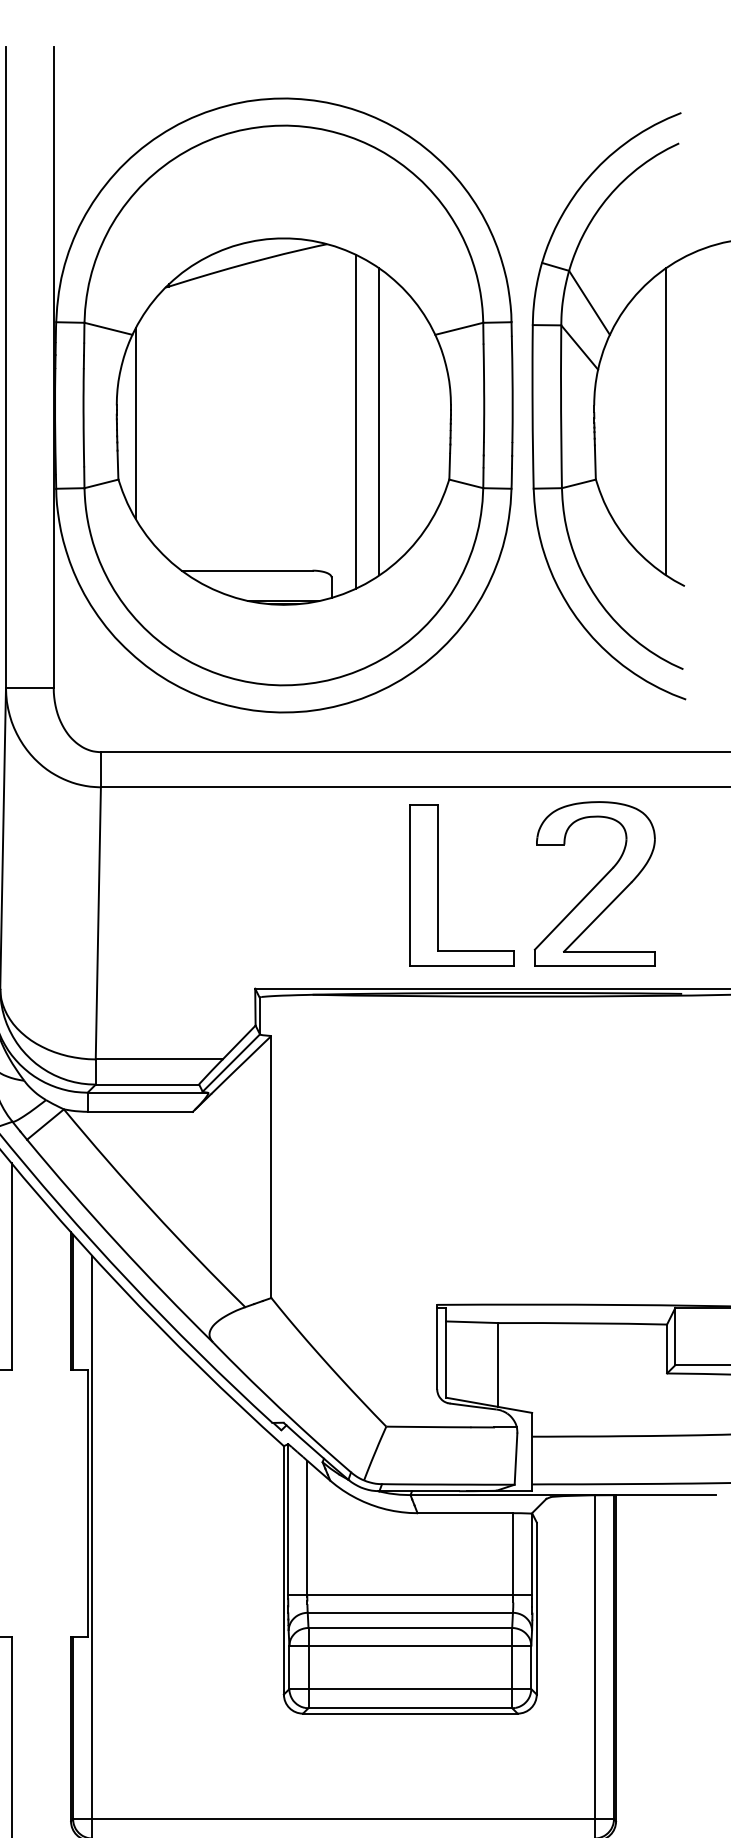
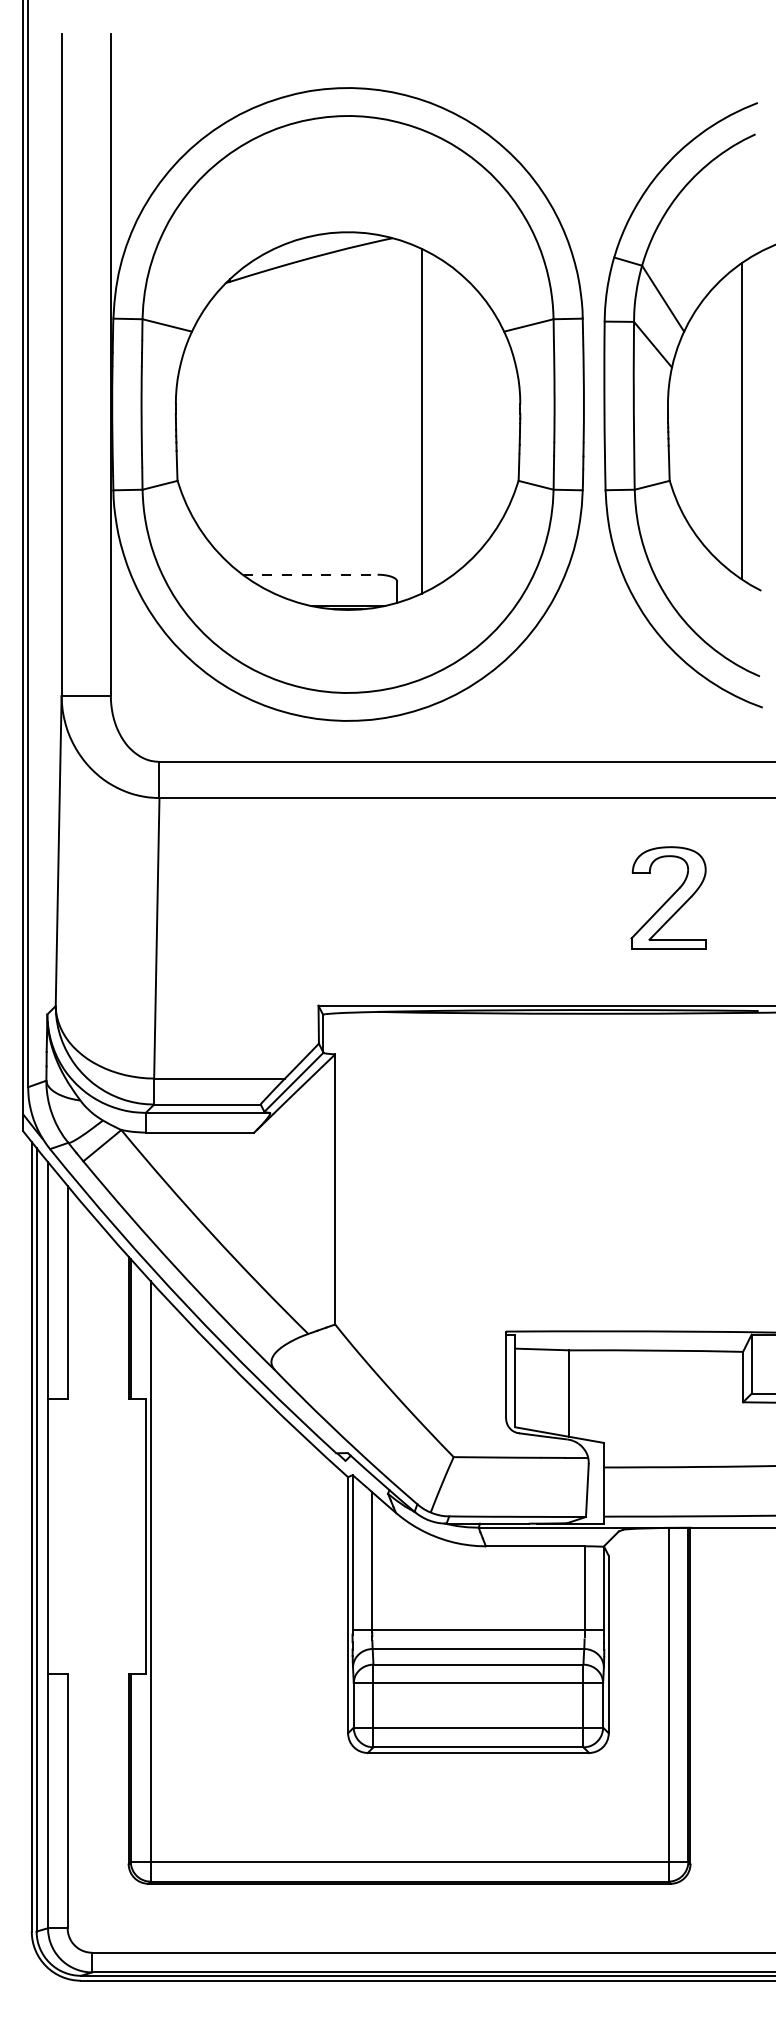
line: (379, 421) -> (446, 421), removed
line: (135, 422) -> (195, 422), removed
line: (247, 570) -> (310, 574), solid -> dashed
part: (594, 883) -> (668, 897), size x0.6
part: (438, 884) -> (507, 898), removed

